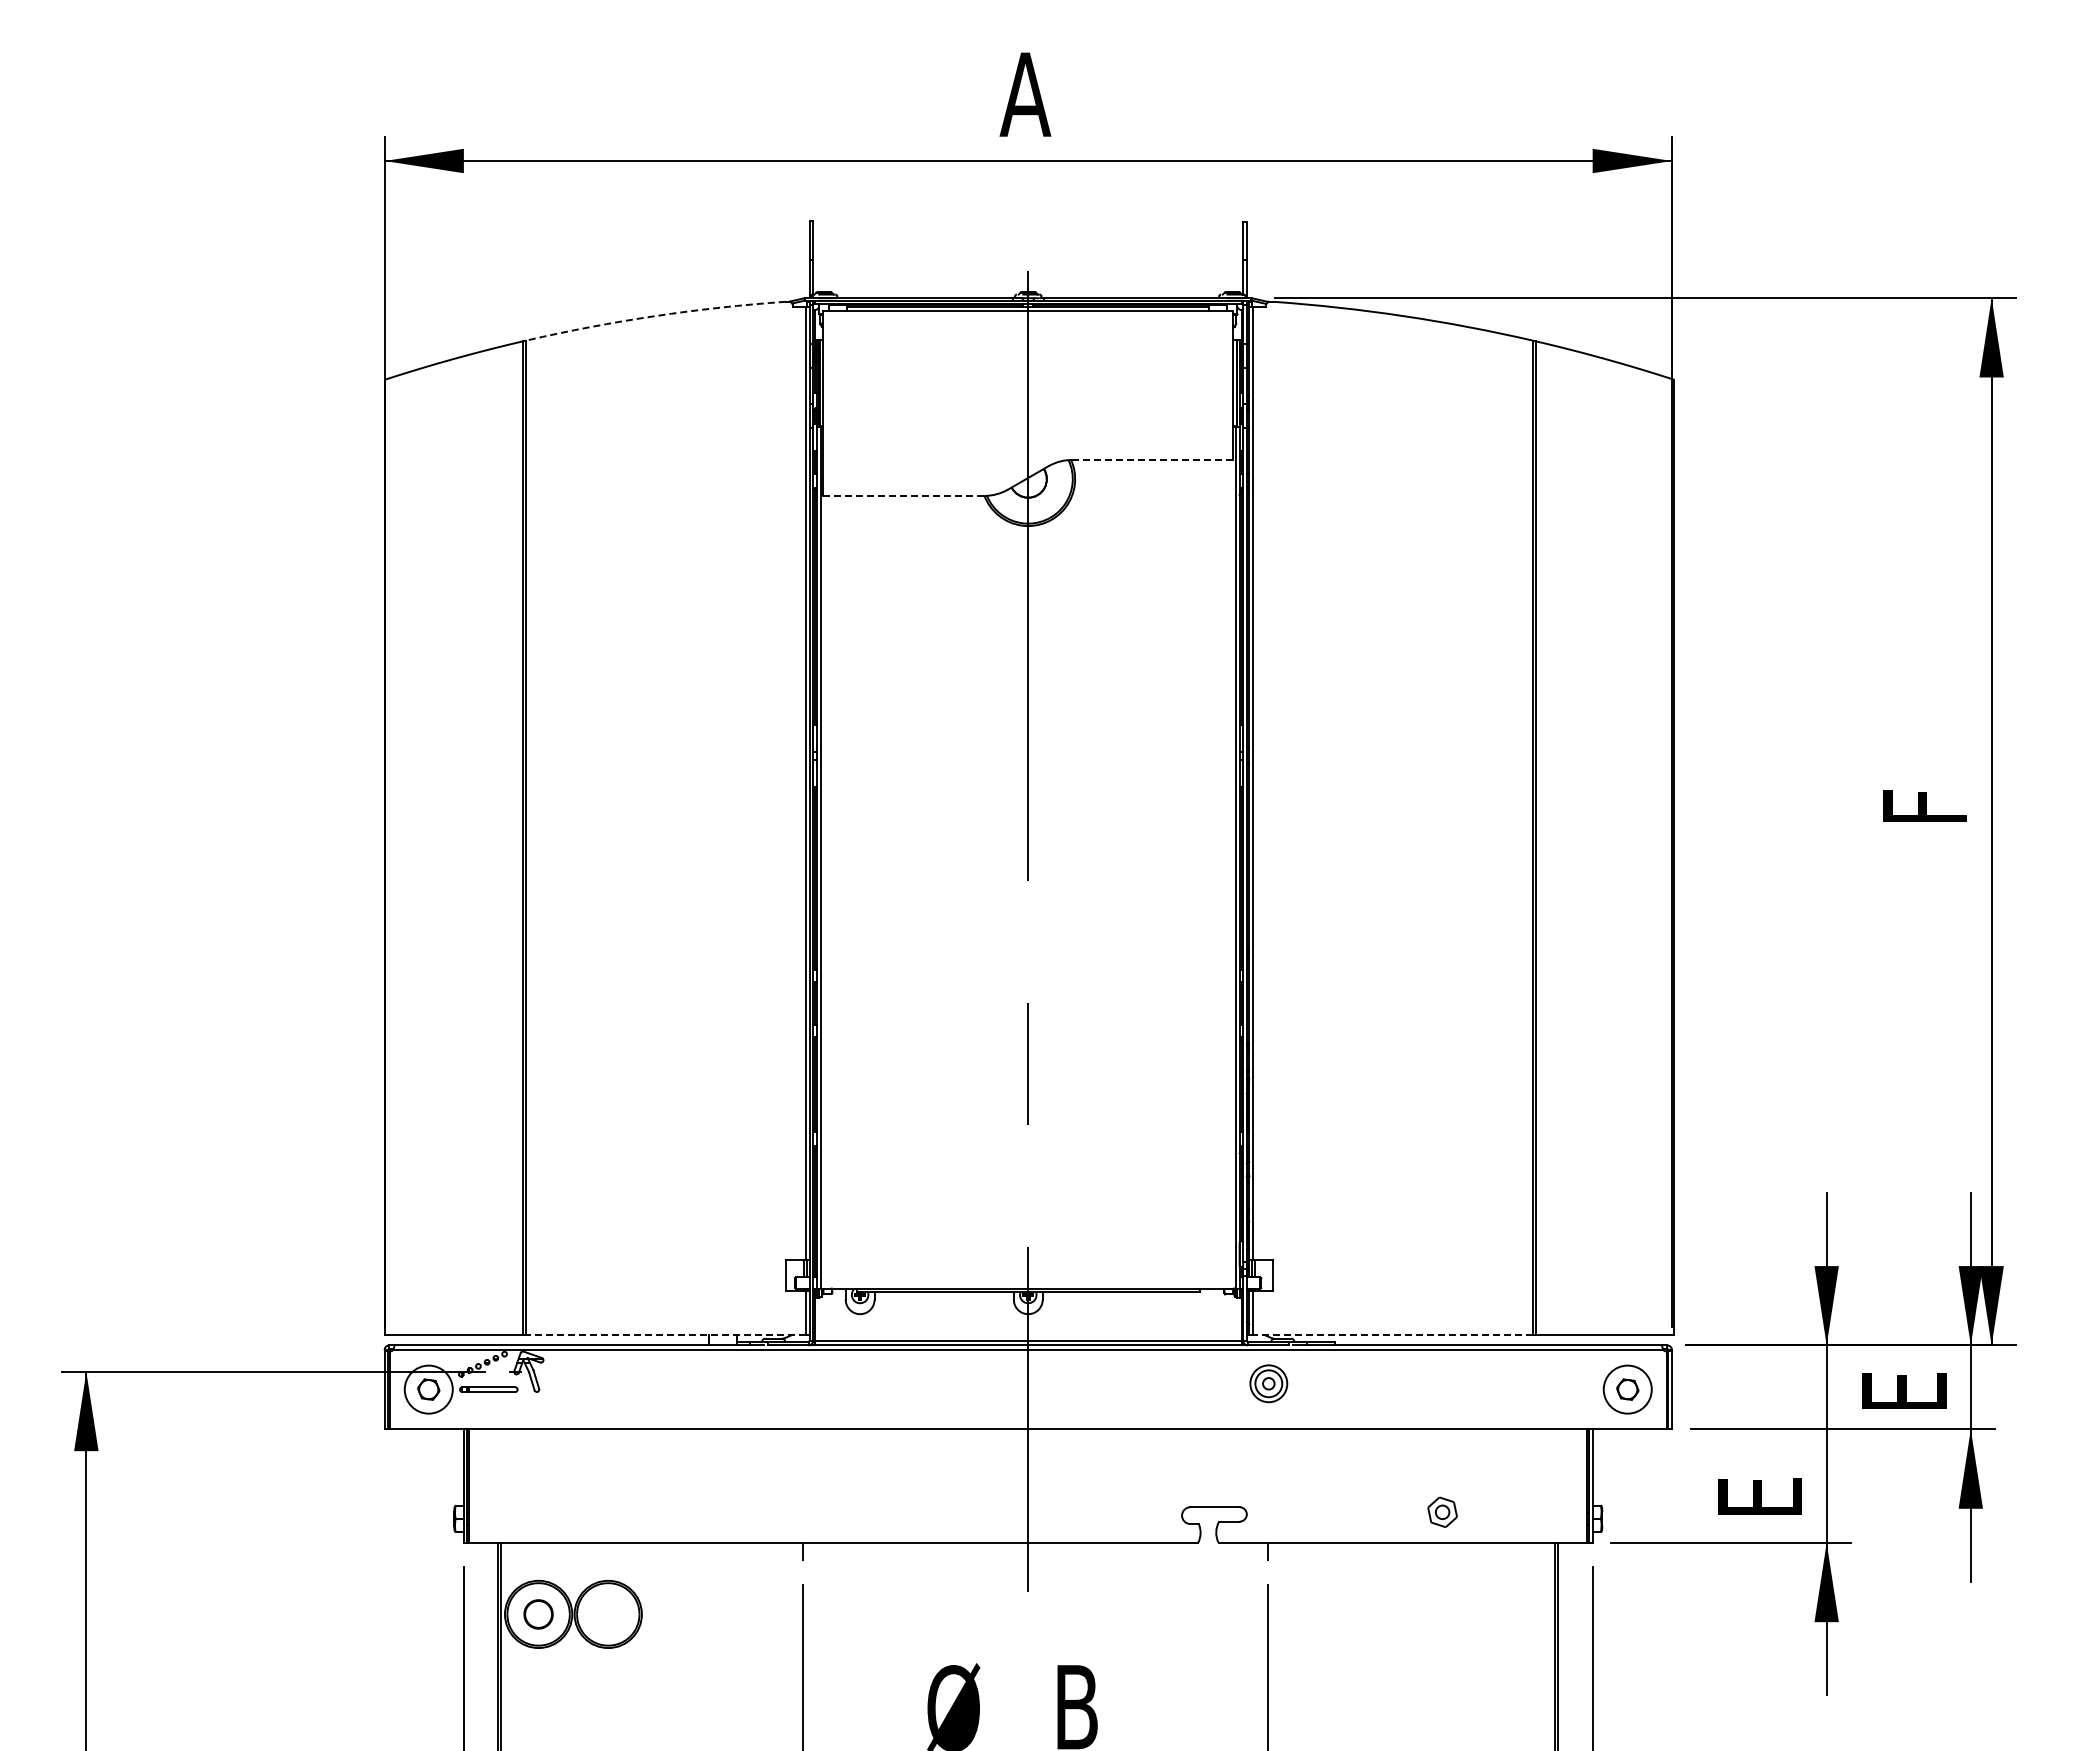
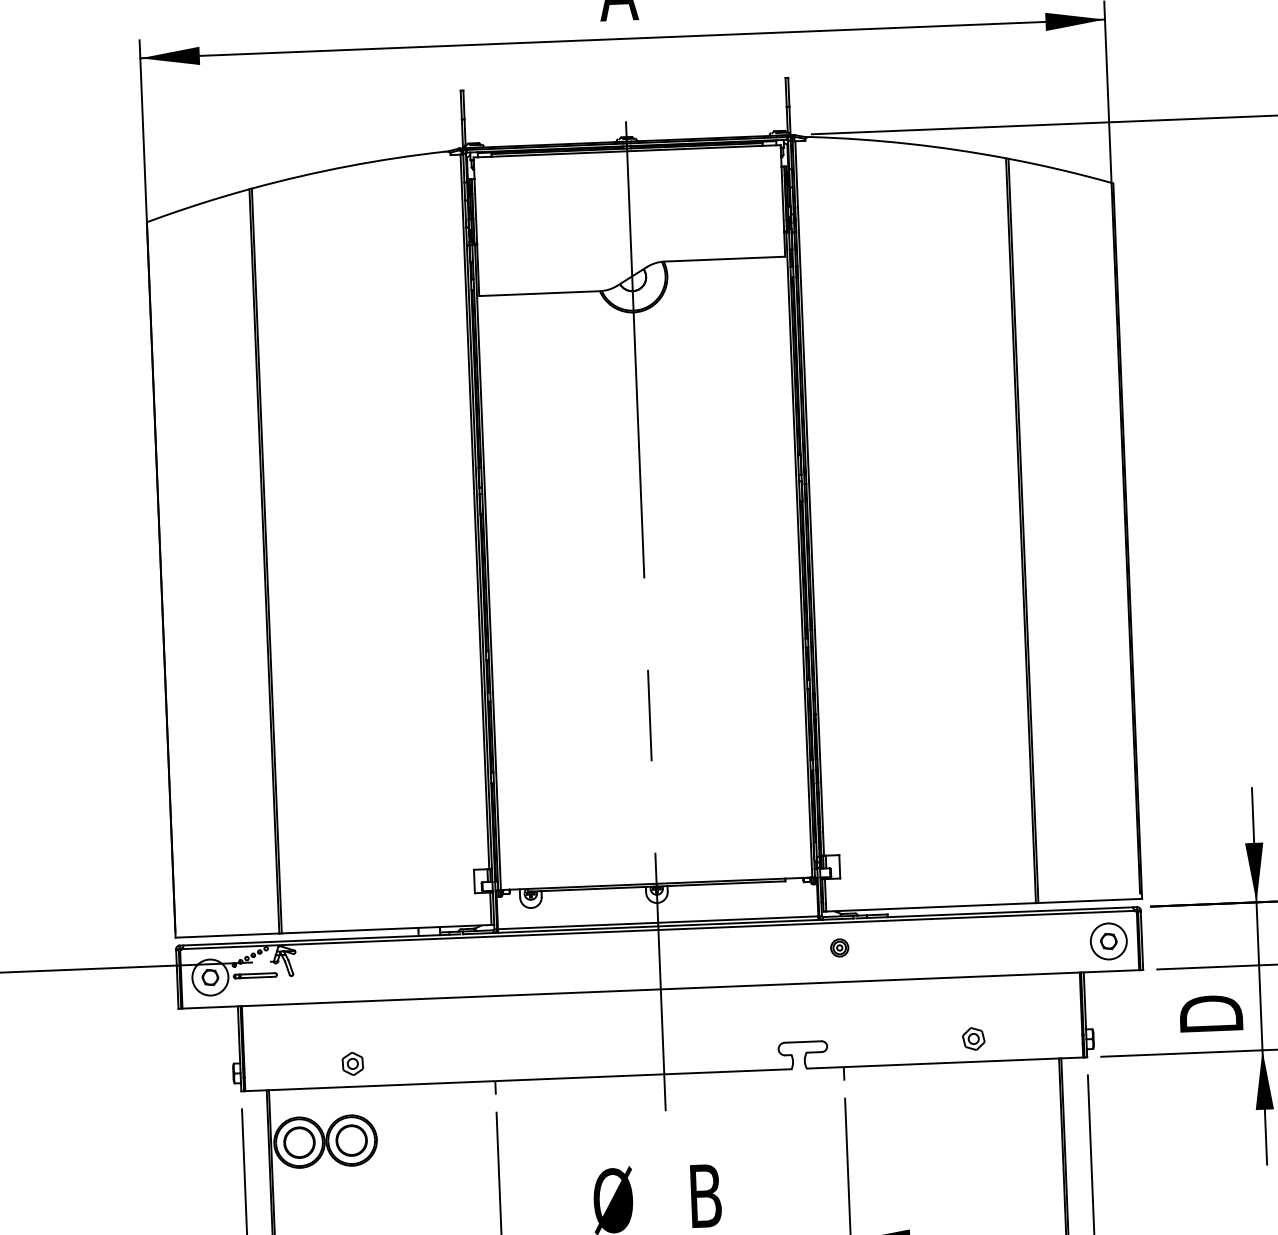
arc: (655, 316) -> (348, 166), dashed -> solid
line: (1153, 459) -> (725, 258), dashed -> solid
line: (904, 495) -> (539, 293), dashed -> solid
line: (666, 1334) -> (386, 929), dashed -> solid
line: (1392, 1334) -> (930, 907), dashed -> solid
part: (1268, 1383) -> (839, 947), size x0.62
text: (1760, 1490) -> (1211, 1013), E -> D
part: (613, 1512) -> (352, 1064), added
part: (538, 1614) -> (299, 1142), size x1.43
part: (608, 1614) -> (351, 1140), added

